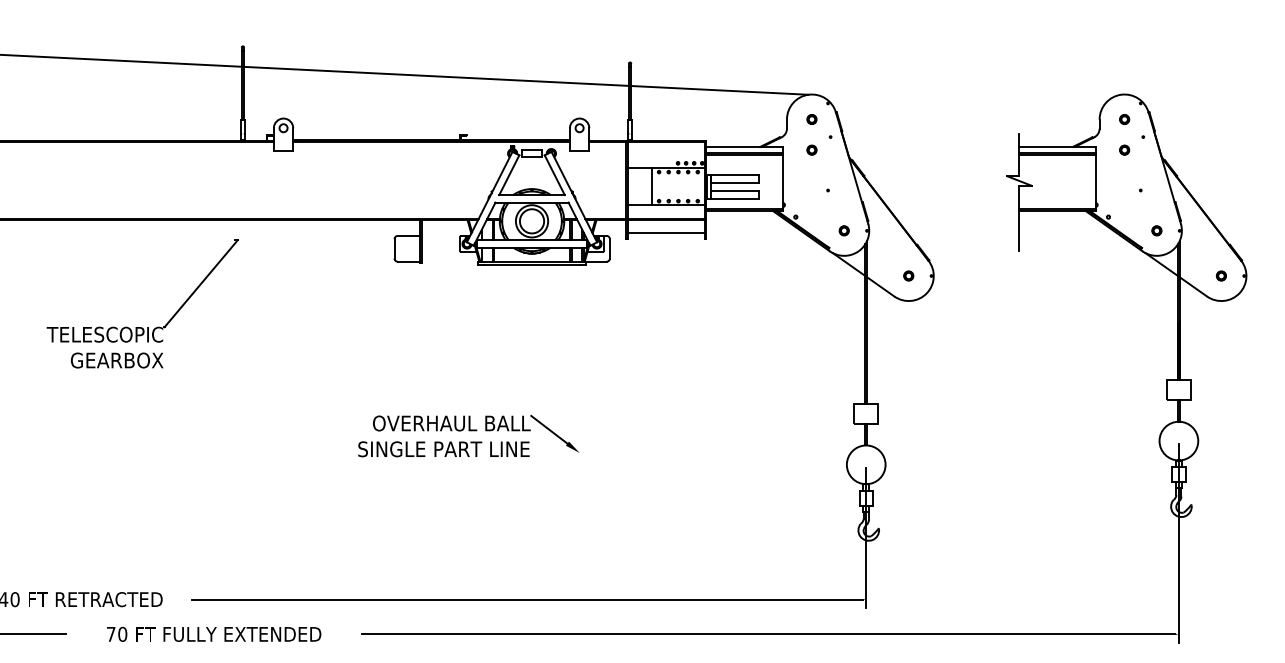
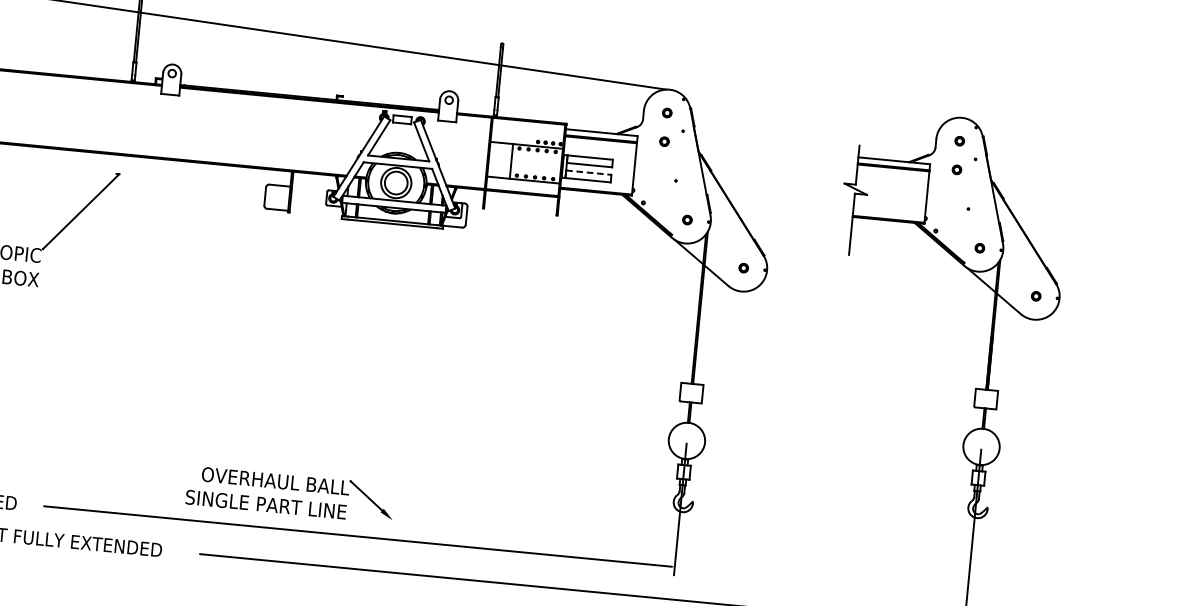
line: (735, 190) -> (589, 172), solid -> dashed
line: (666, 232) -> (521, 205), removed
part: (468, 435) -> (290, 494), moved

